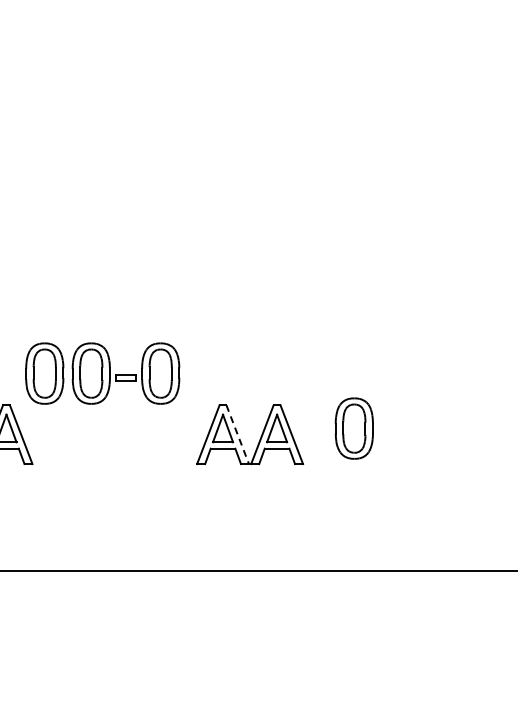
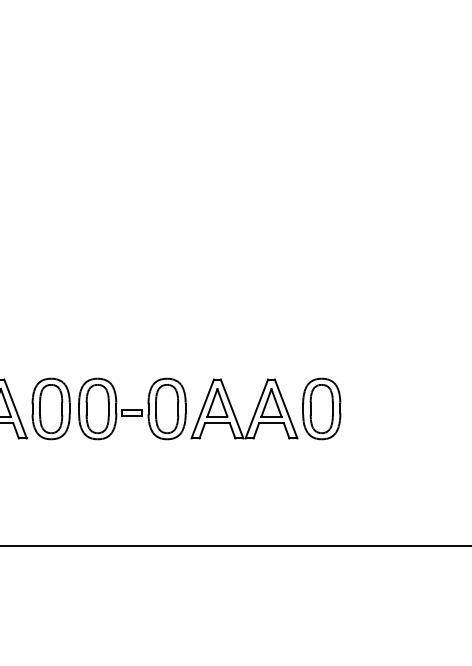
part: (102, 373) -> (108, 408), moved
part: (353, 428) -> (320, 408), moved
line: (237, 434) -> (231, 408), dashed -> solid

